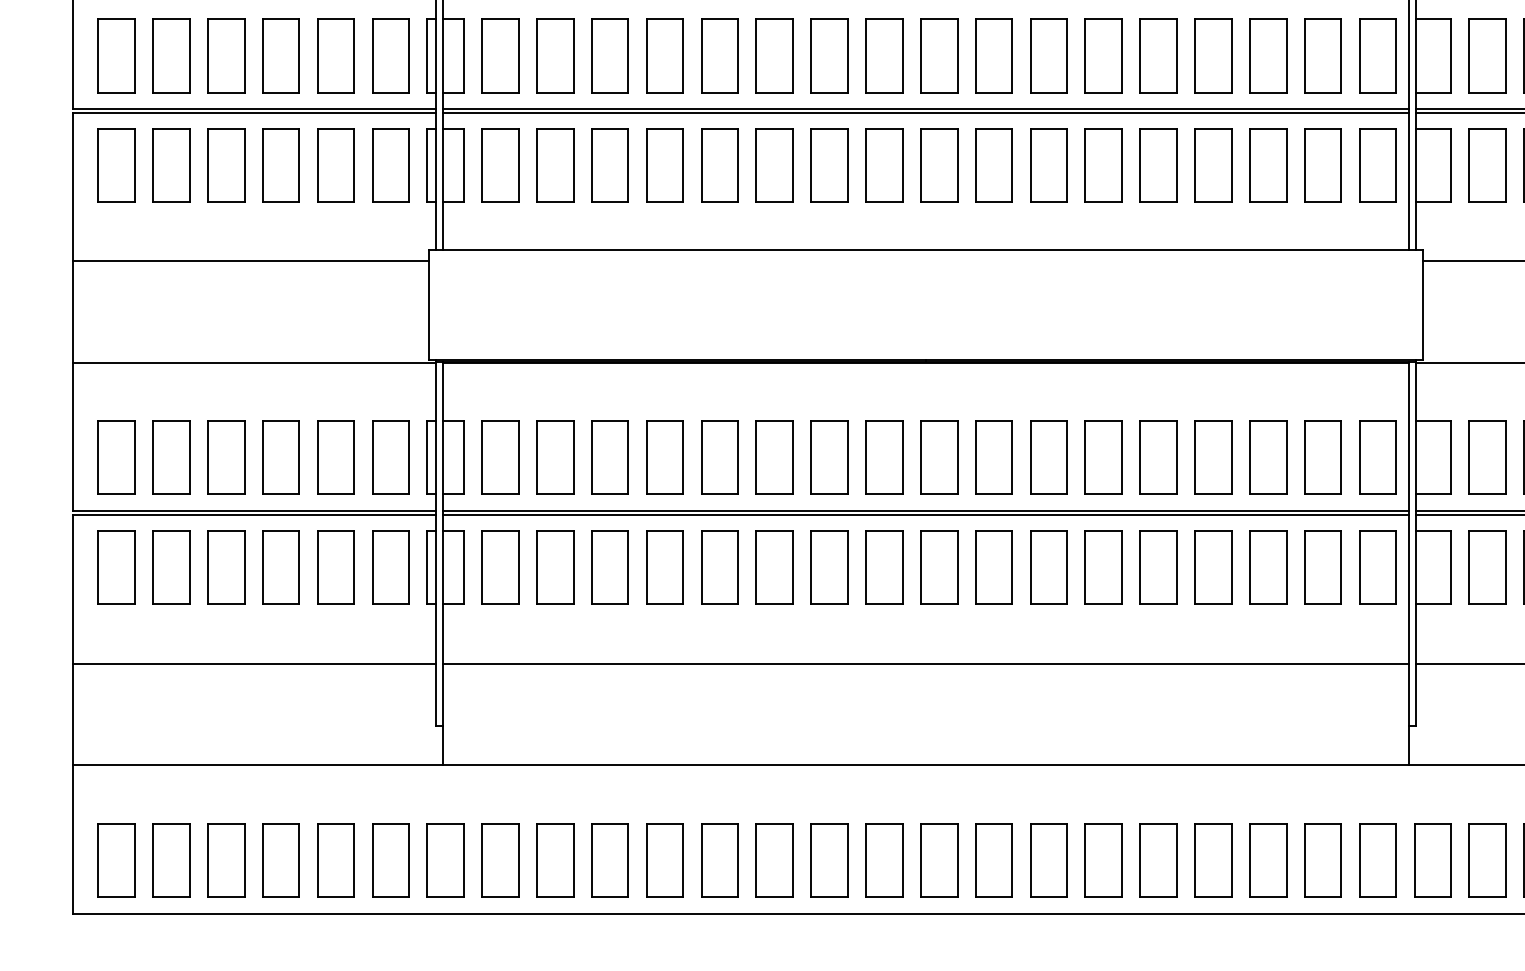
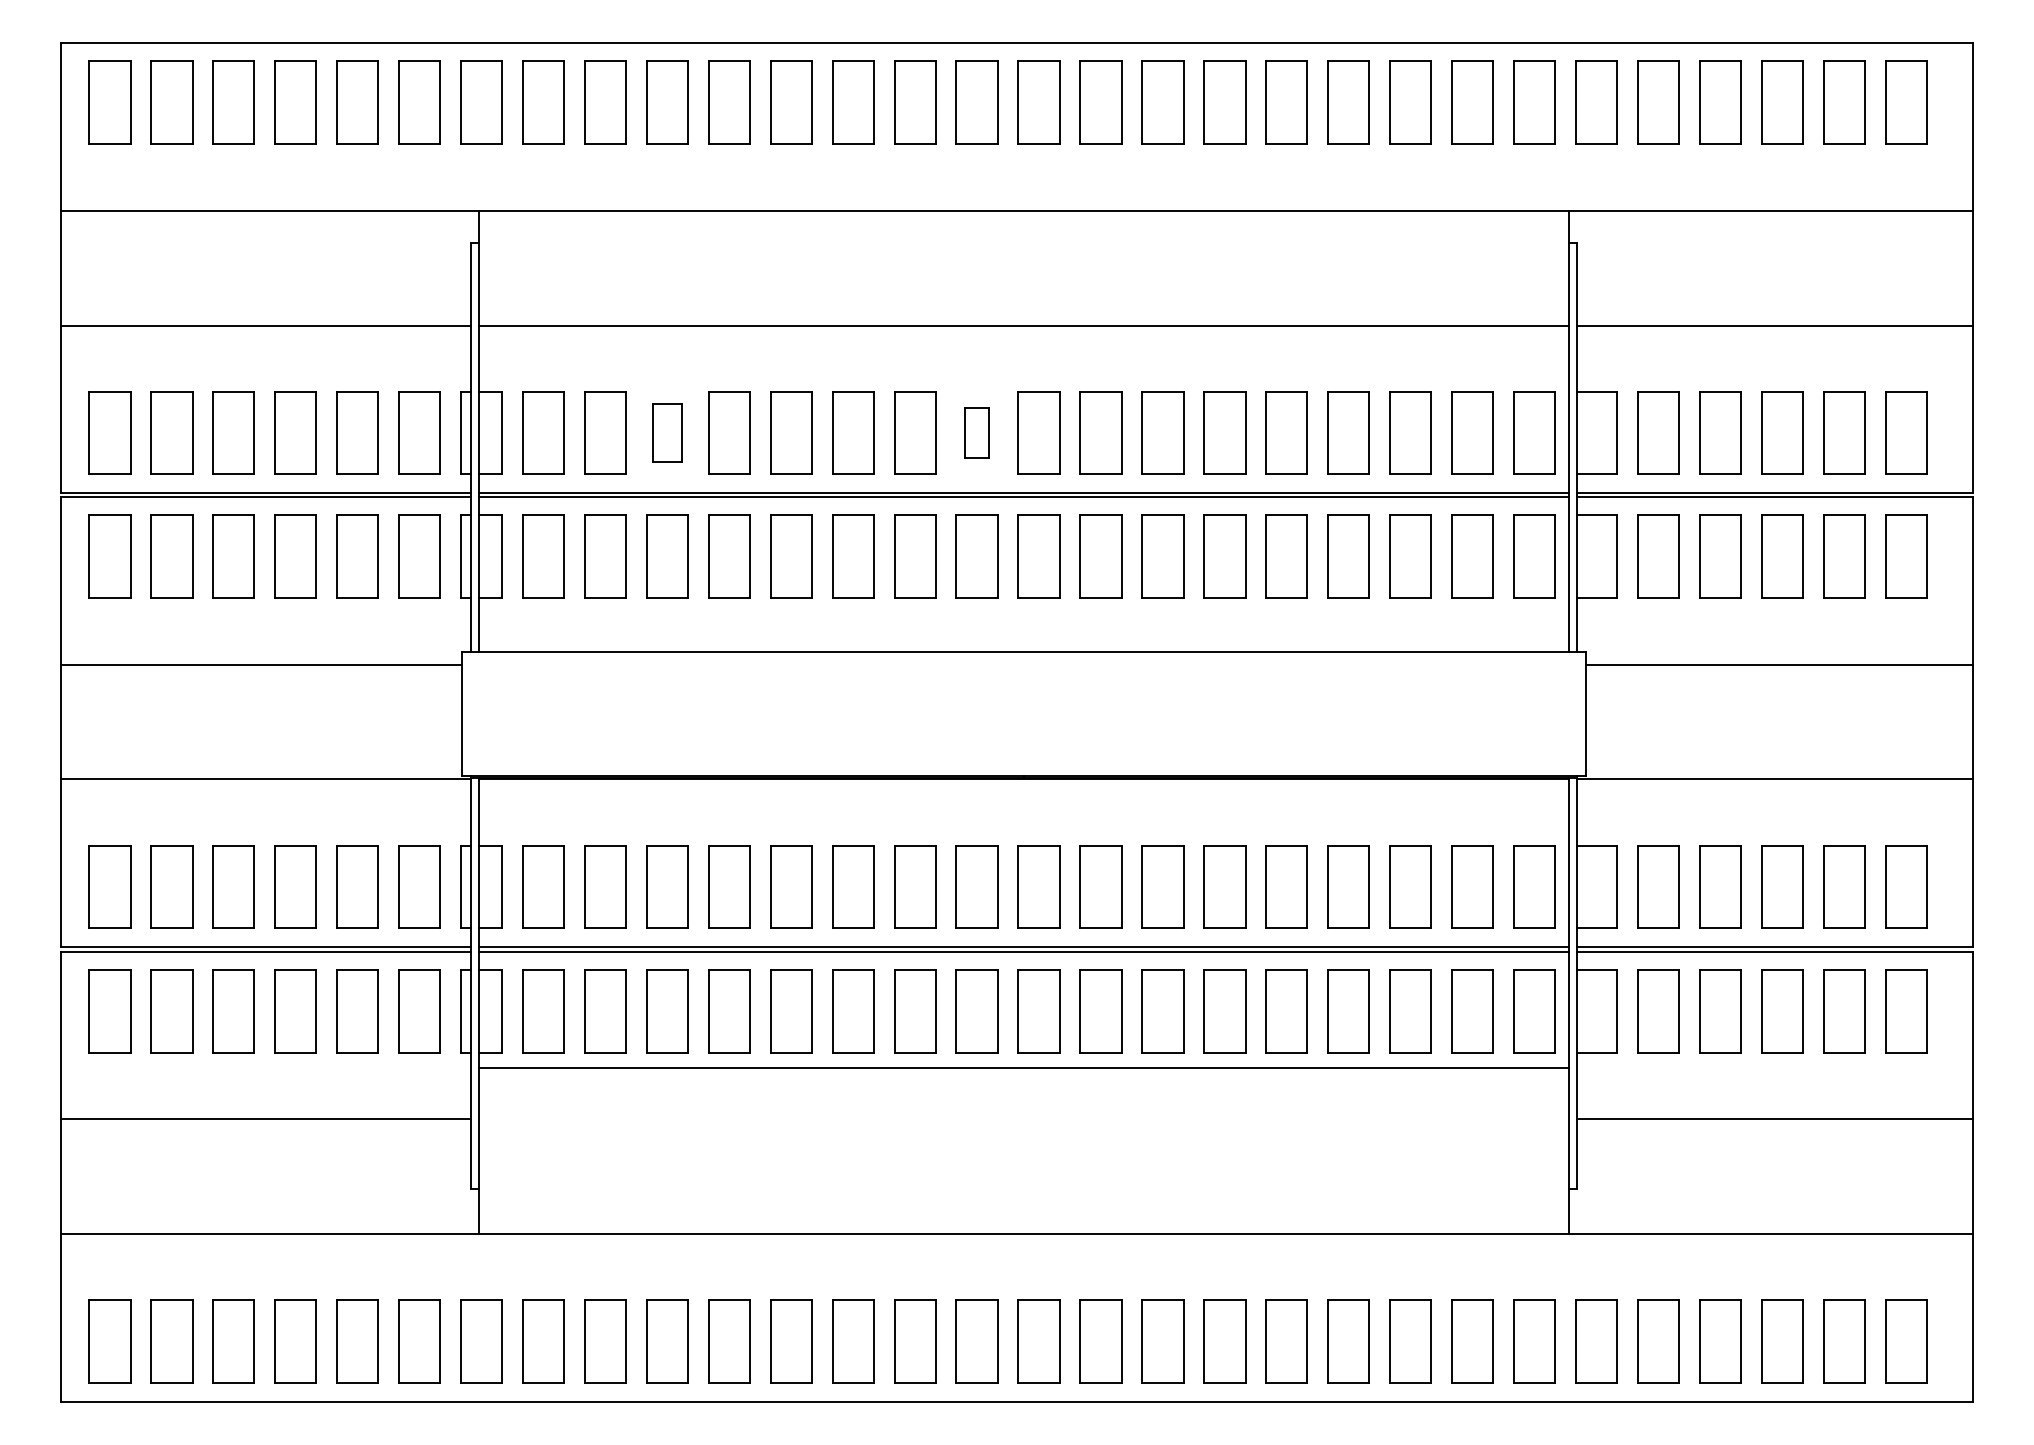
part: (610, 55) -> (667, 432), size x0.7
part: (883, 55) -> (976, 432), size x0.6
line: (925, 663) -> (1023, 1068), moved

